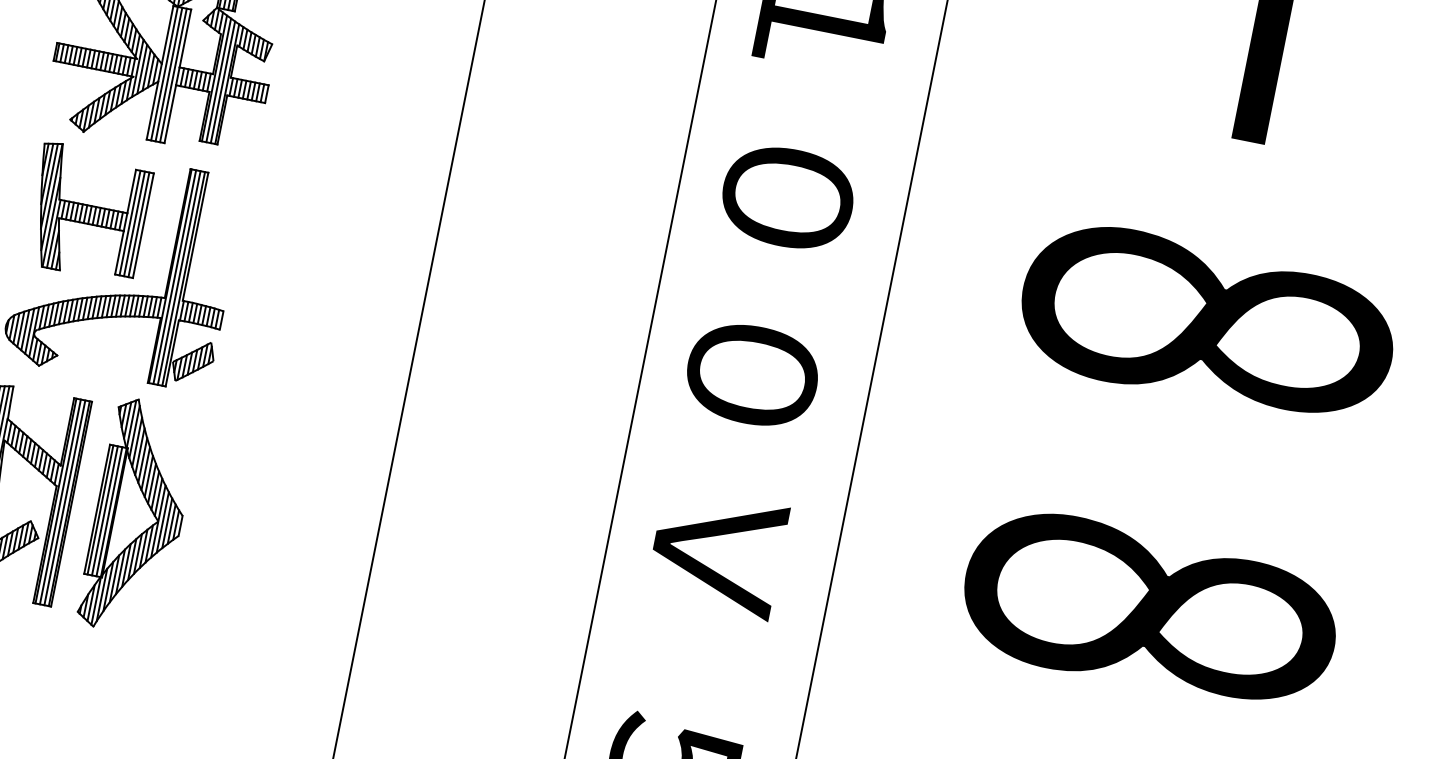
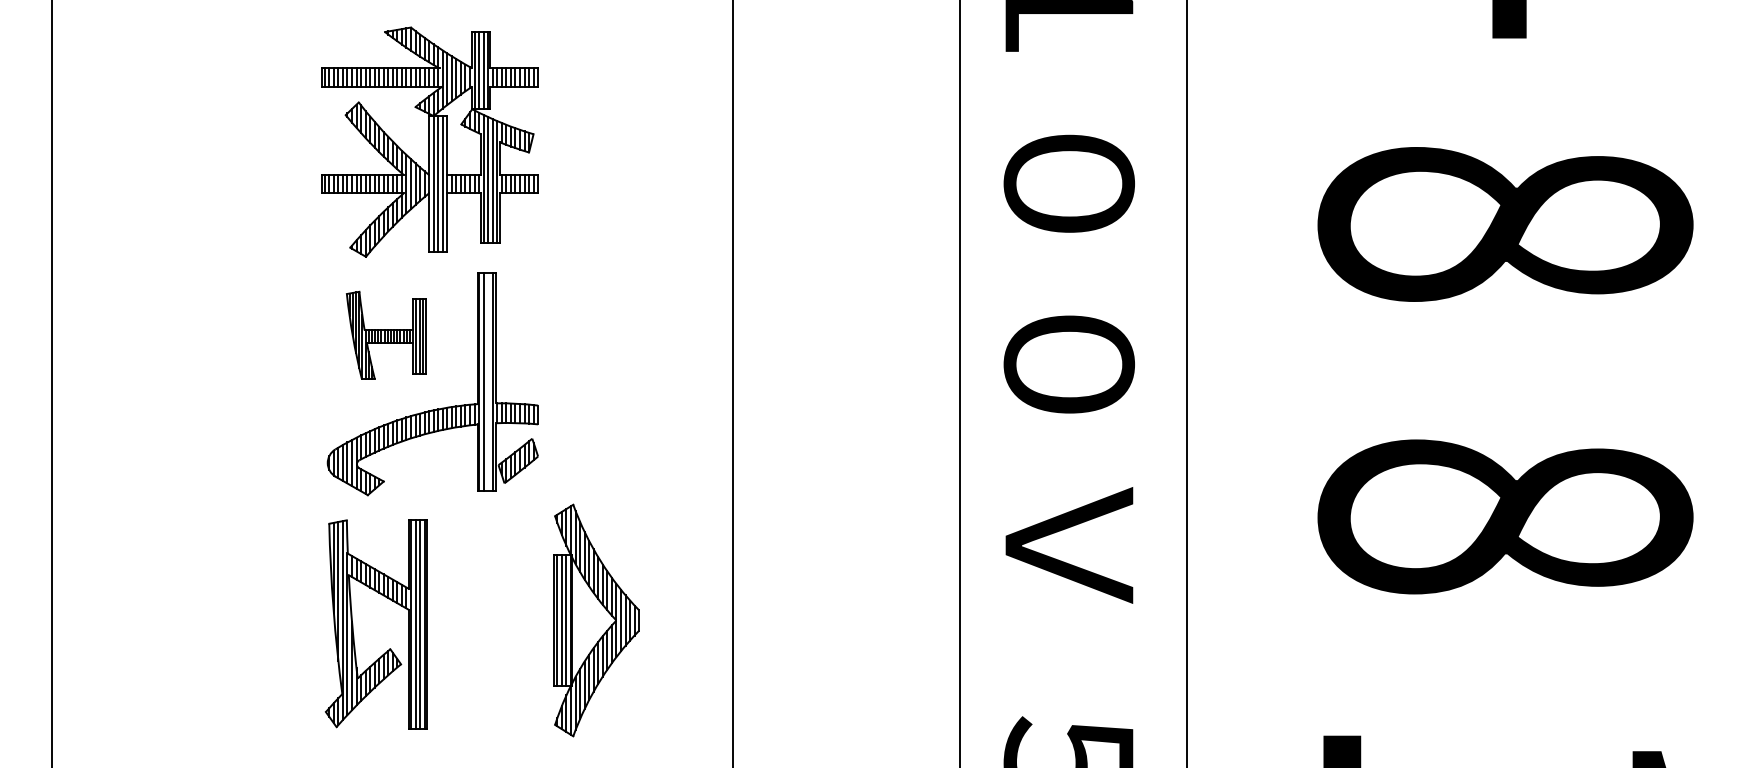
part: (88, 212) -> (386, 335), size x0.7
line: (179, 277) -> (488, 381), removed
part: (138, 517) -> (596, 620), moved

